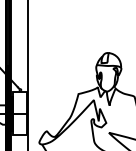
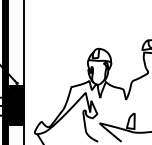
fill: (19, 113) -> (16, 105), added

